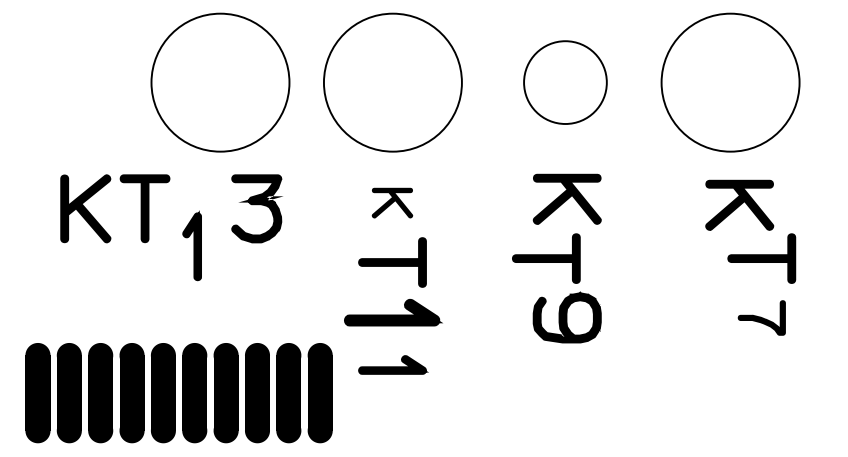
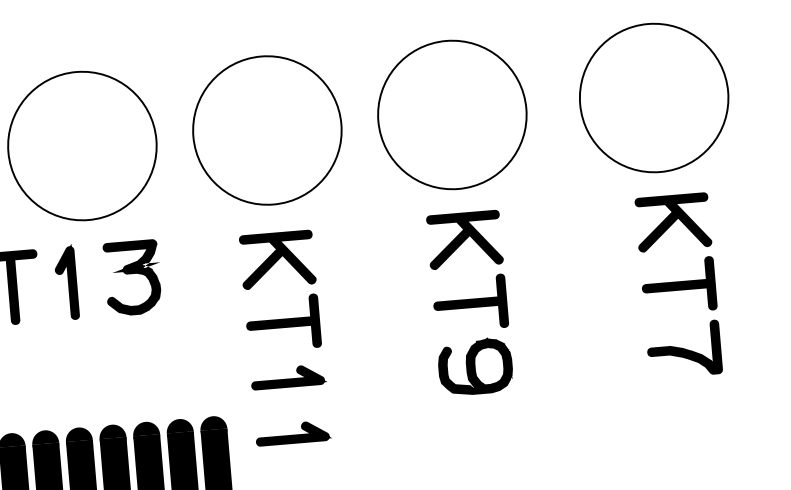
part: (565, 82) -> (452, 114), size x1.67
part: (730, 82) -> (654, 97), moved
part: (392, 202) -> (277, 259), size x1.67
part: (739, 204) -> (673, 221), moved
part: (191, 245) -> (65, 282), moved
part: (546, 258) -> (470, 303), moved
part: (393, 312) -> (288, 376), size x0.71
part: (761, 317) -> (683, 349), size x1.43

